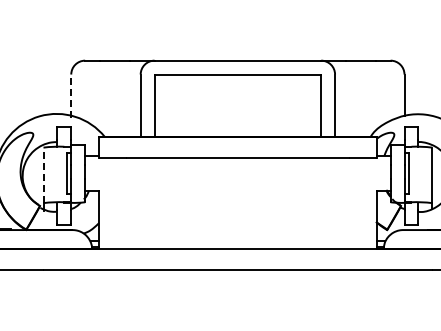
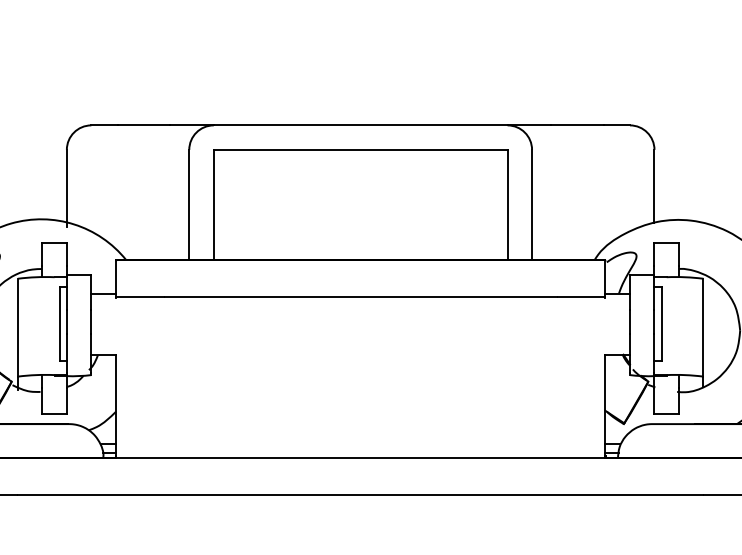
line: (71, 96) -> (67, 188), dashed -> solid
line: (43, 175) -> (17, 327), dashed -> solid

